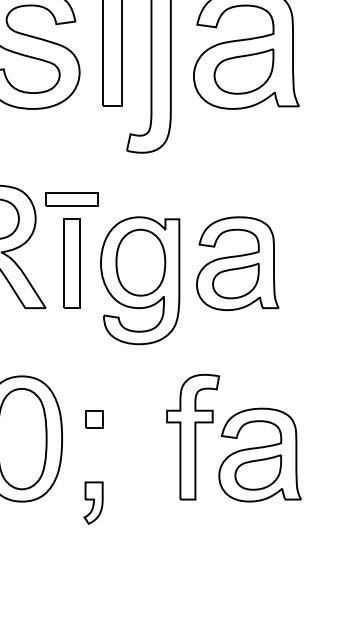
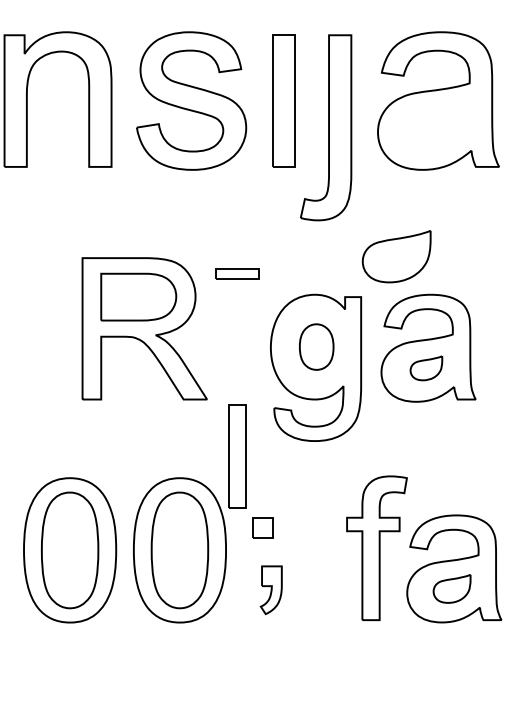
part: (243, 71) -> (396, 256), moved
part: (72, 198) -> (237, 273), size x0.7
part: (140, 262) -> (316, 346), size x0.6
part: (72, 263) -> (237, 456), moved
part: (236, 281) -> (426, 368), size x0.6
part: (257, 472) -> (451, 588), size x0.7
part: (92, 503) -> (270, 590), moved

